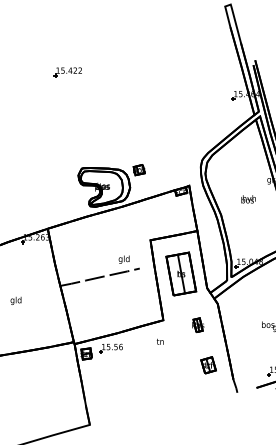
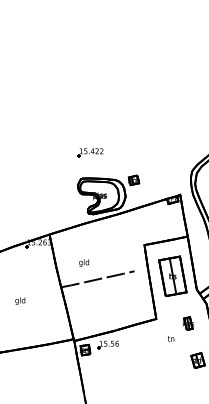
part: (67, 72) -> (89, 153), moved
text: (123, 259) -> (83, 262), moved
text: (159, 341) -> (170, 338), moved

